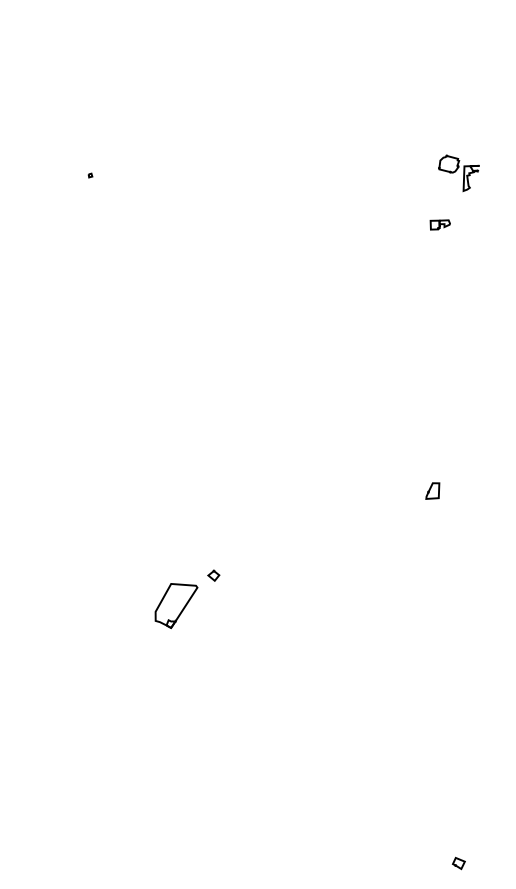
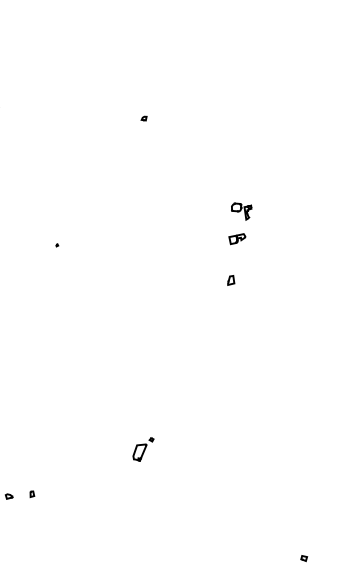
part: (440, 224) -> (237, 238), size x1.6
part: (434, 491) -> (231, 280), moved
part: (186, 598) -> (143, 449), size x0.7

